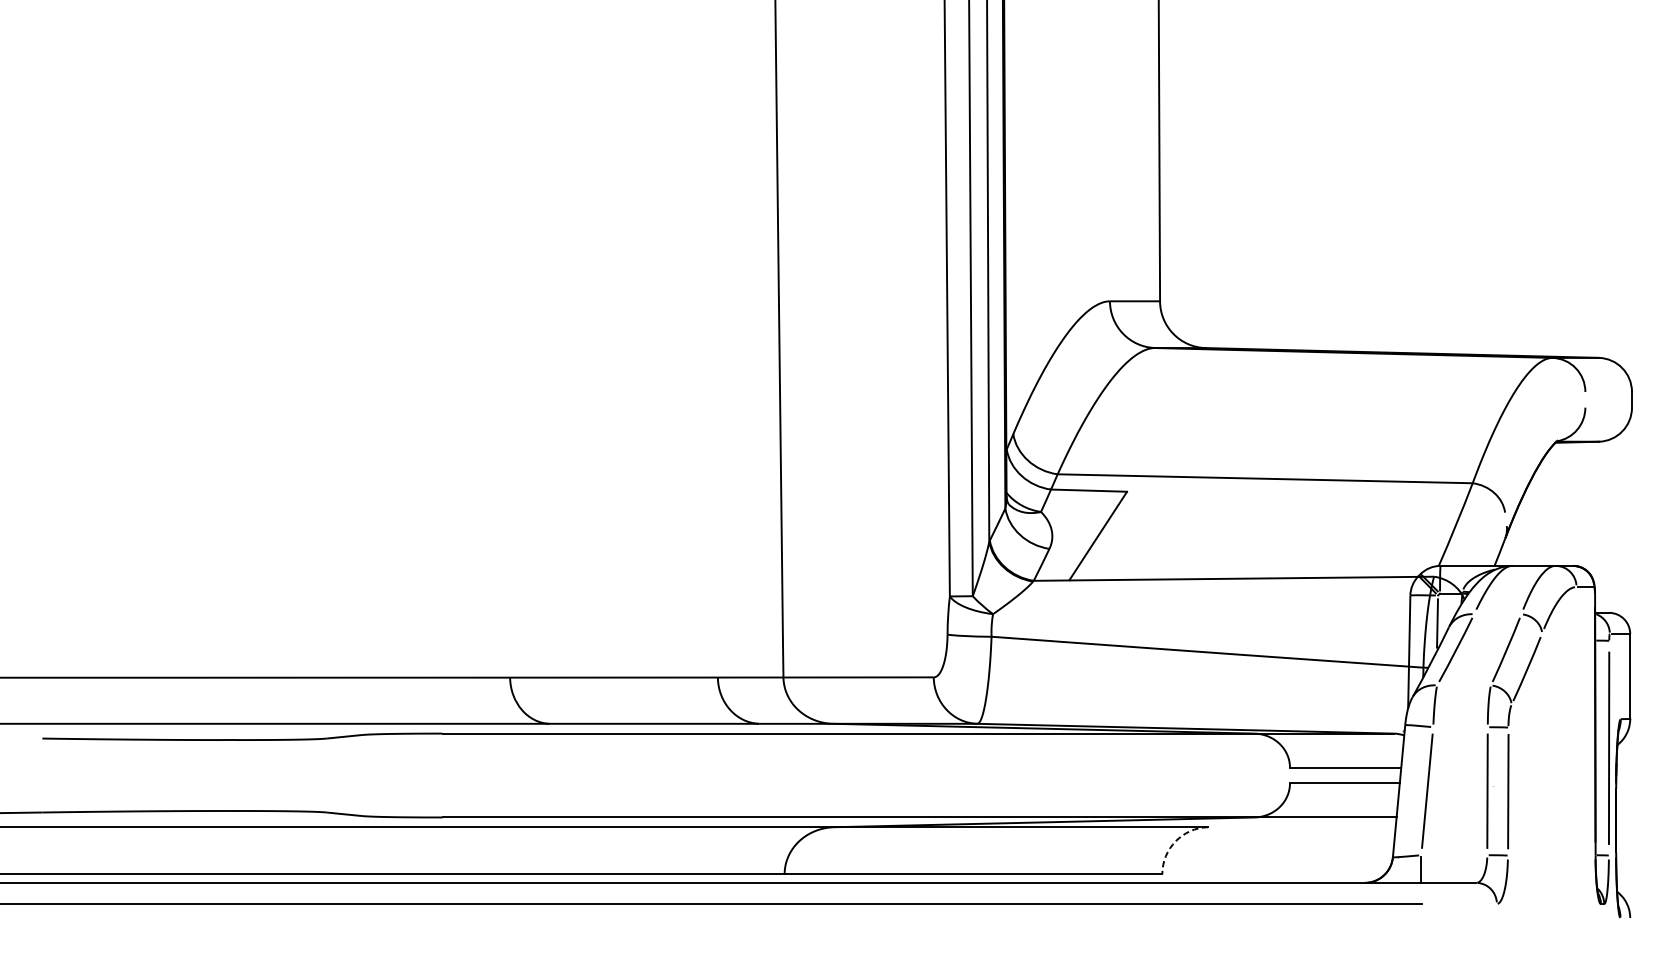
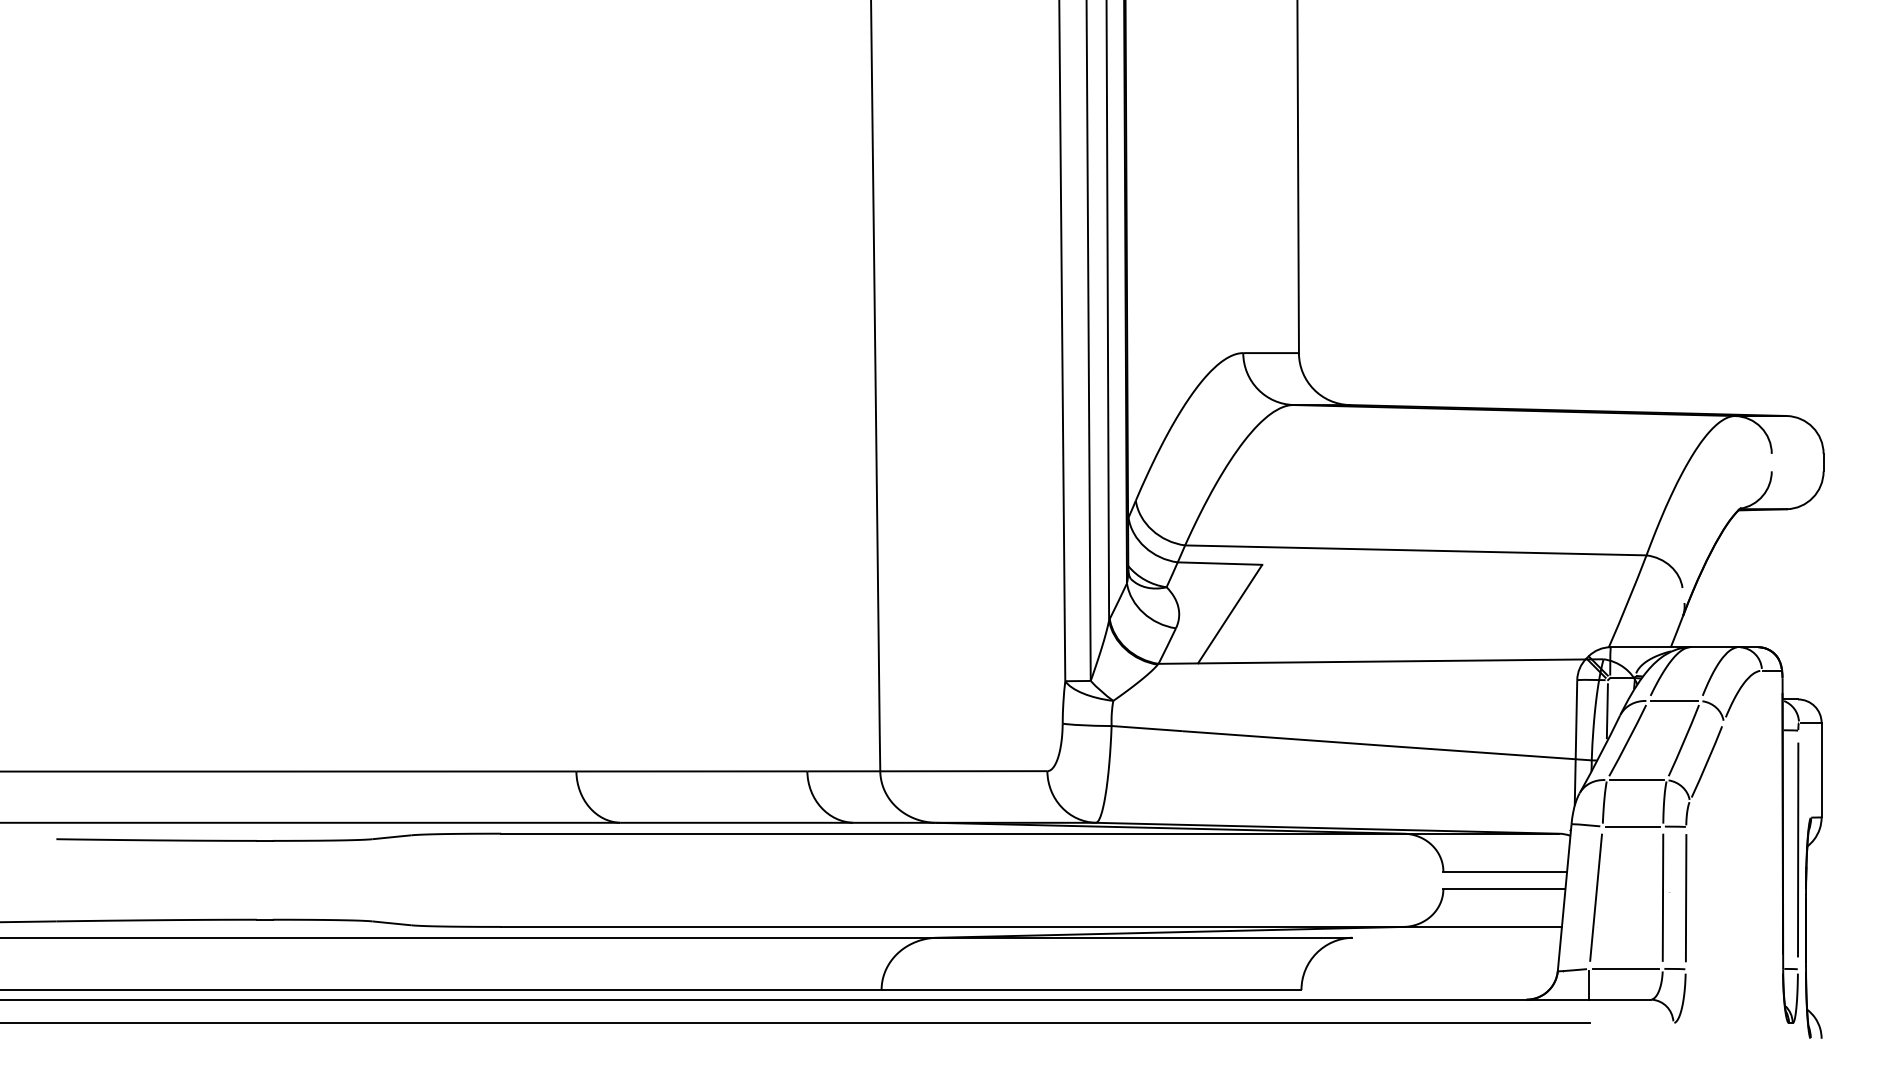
line: (1497, 614) -> (1674, 701), added
line: (1463, 685) -> (1636, 780), added
line: (1460, 727) -> (1632, 826), added
arc: (1175, 841) -> (1316, 953), dashed -> solid
line: (1454, 854) -> (1626, 968), added

